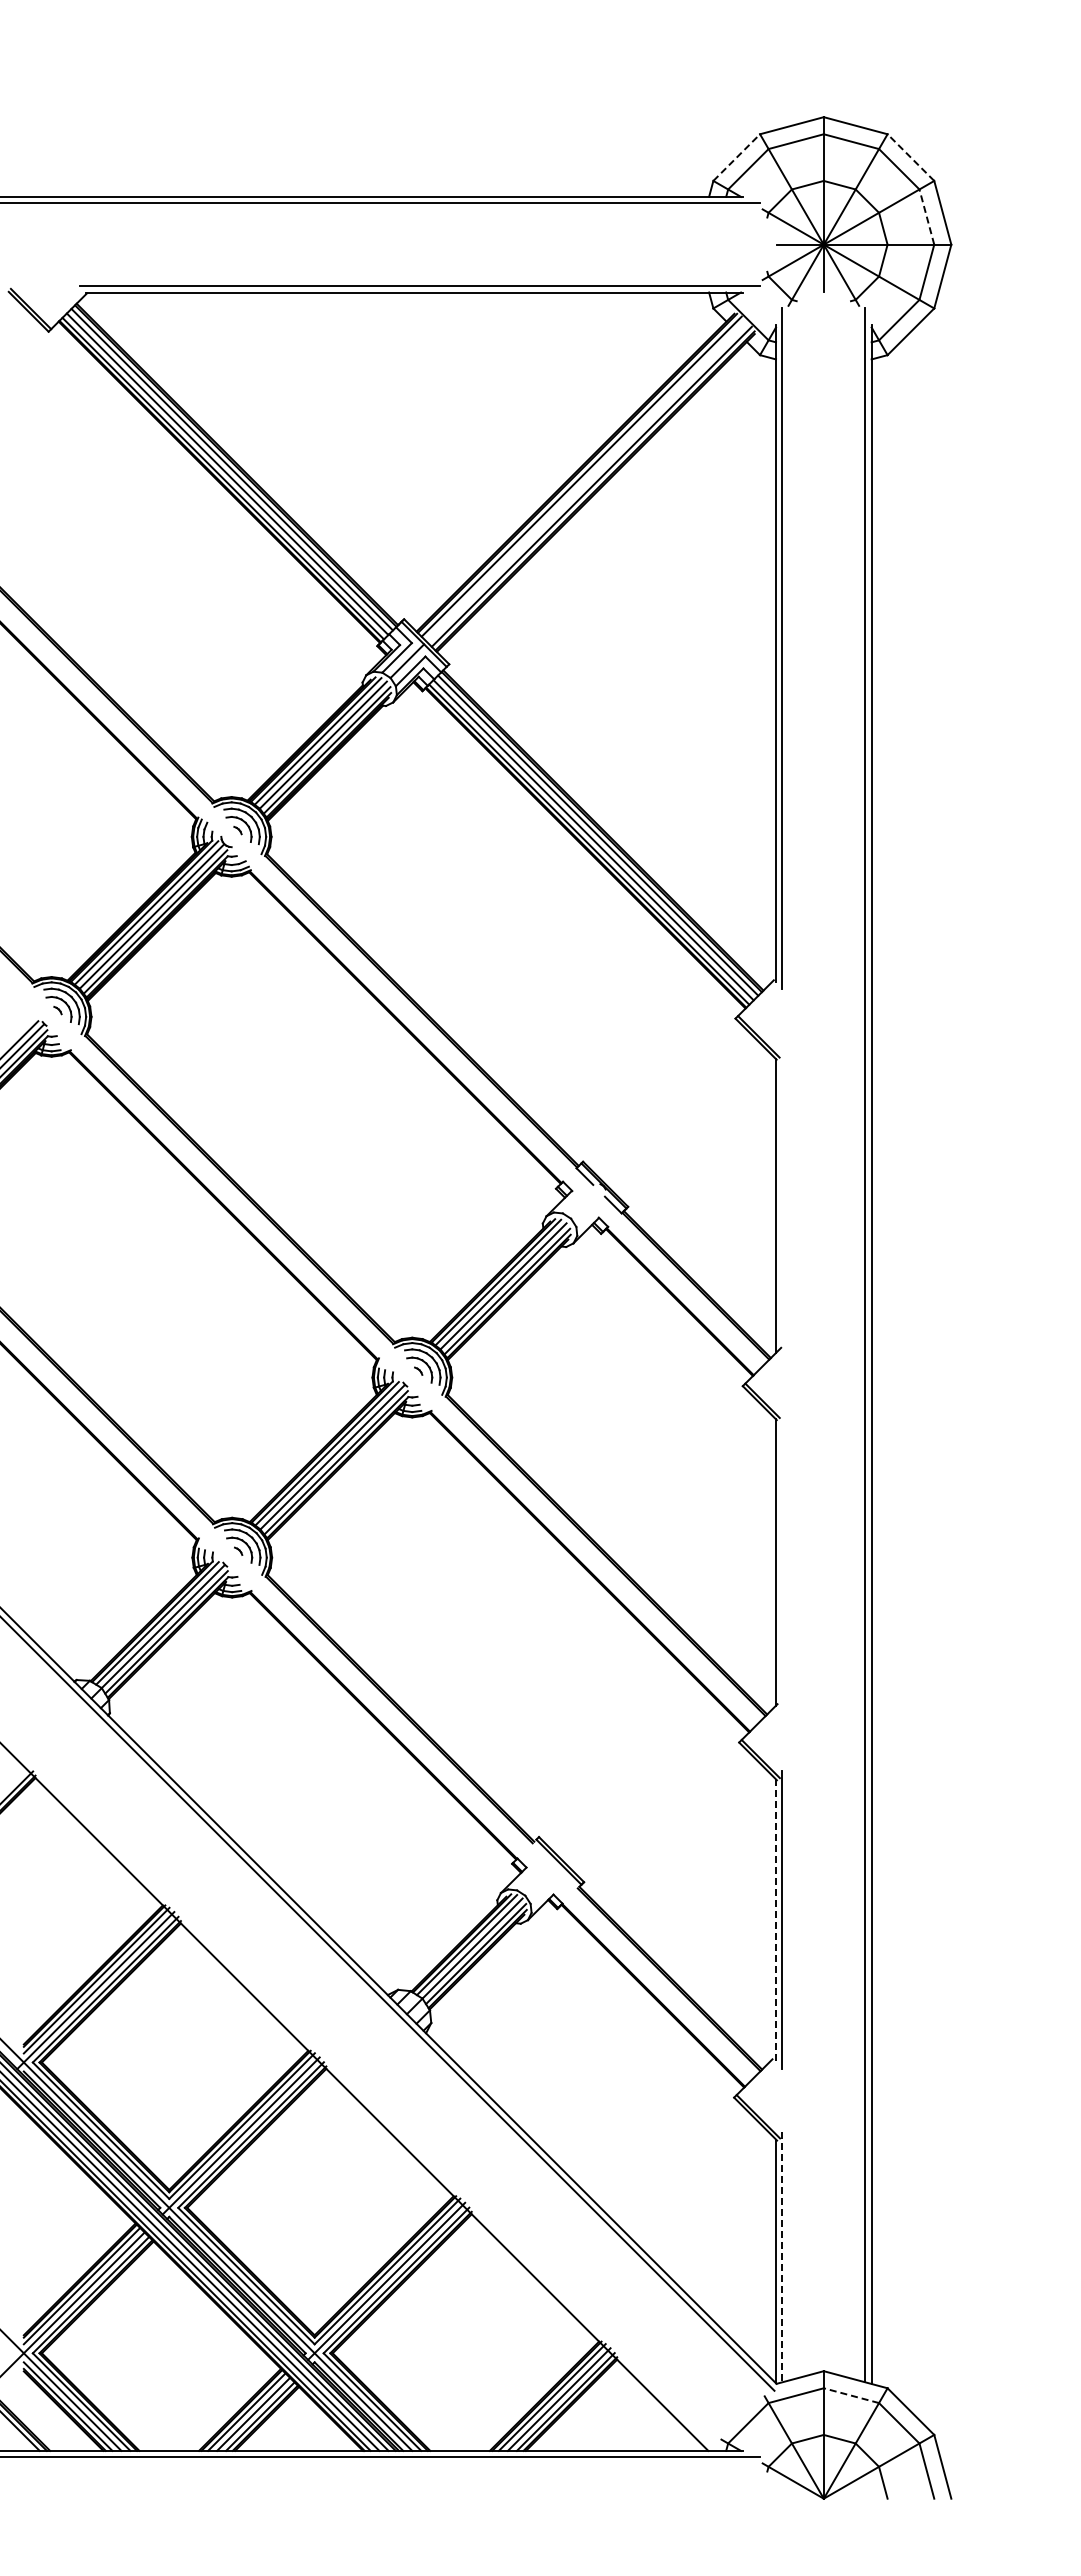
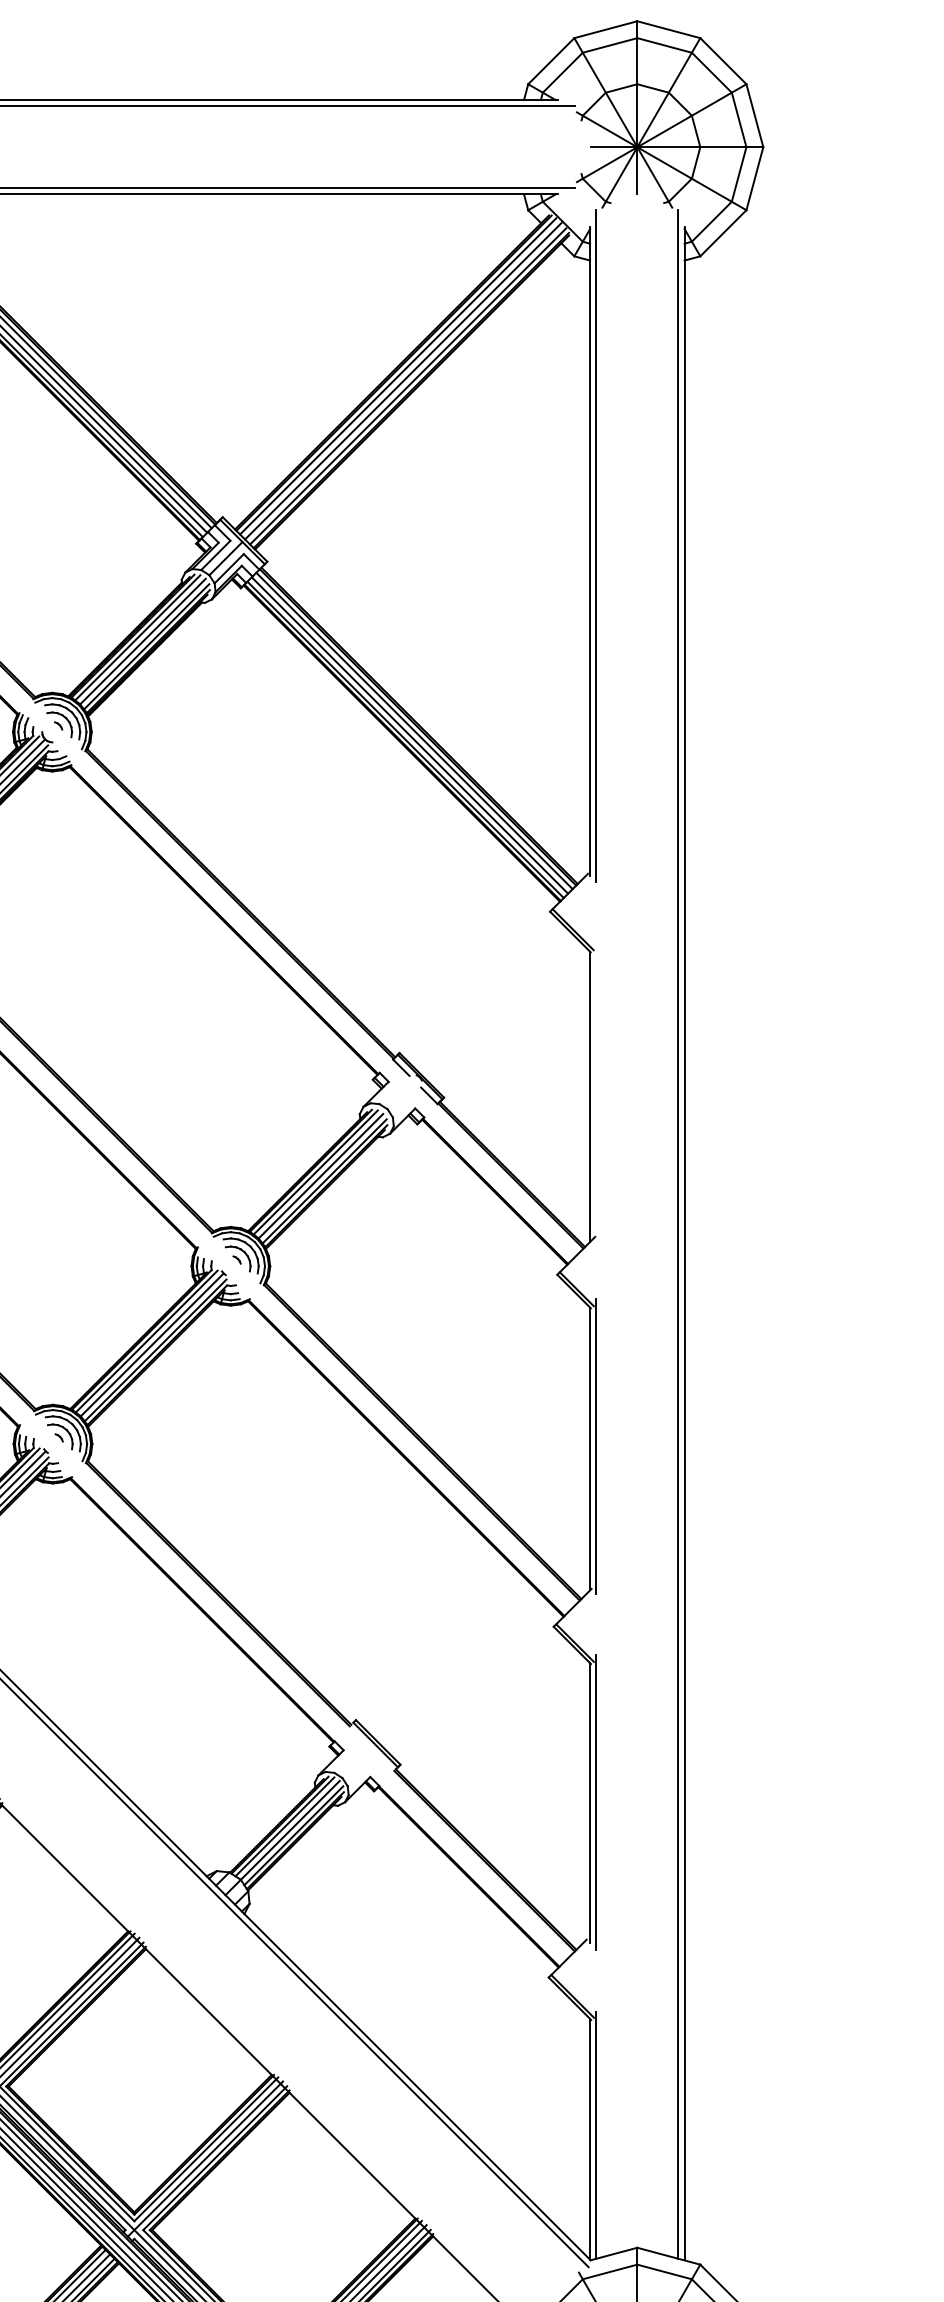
line: (737, 157) -> (552, 61), dashed -> solid
line: (910, 157) -> (722, 61), dashed -> solid
line: (926, 217) -> (738, 120), dashed -> solid
line: (586, 481) -> (402, 381), added
line: (782, 1559) -> (596, 1445), added
line: (776, 1921) -> (590, 1803), dashed -> solid
line: (782, 2257) -> (596, 2135), dashed -> solid
line: (851, 2395) -> (664, 2271), dashed -> solid

